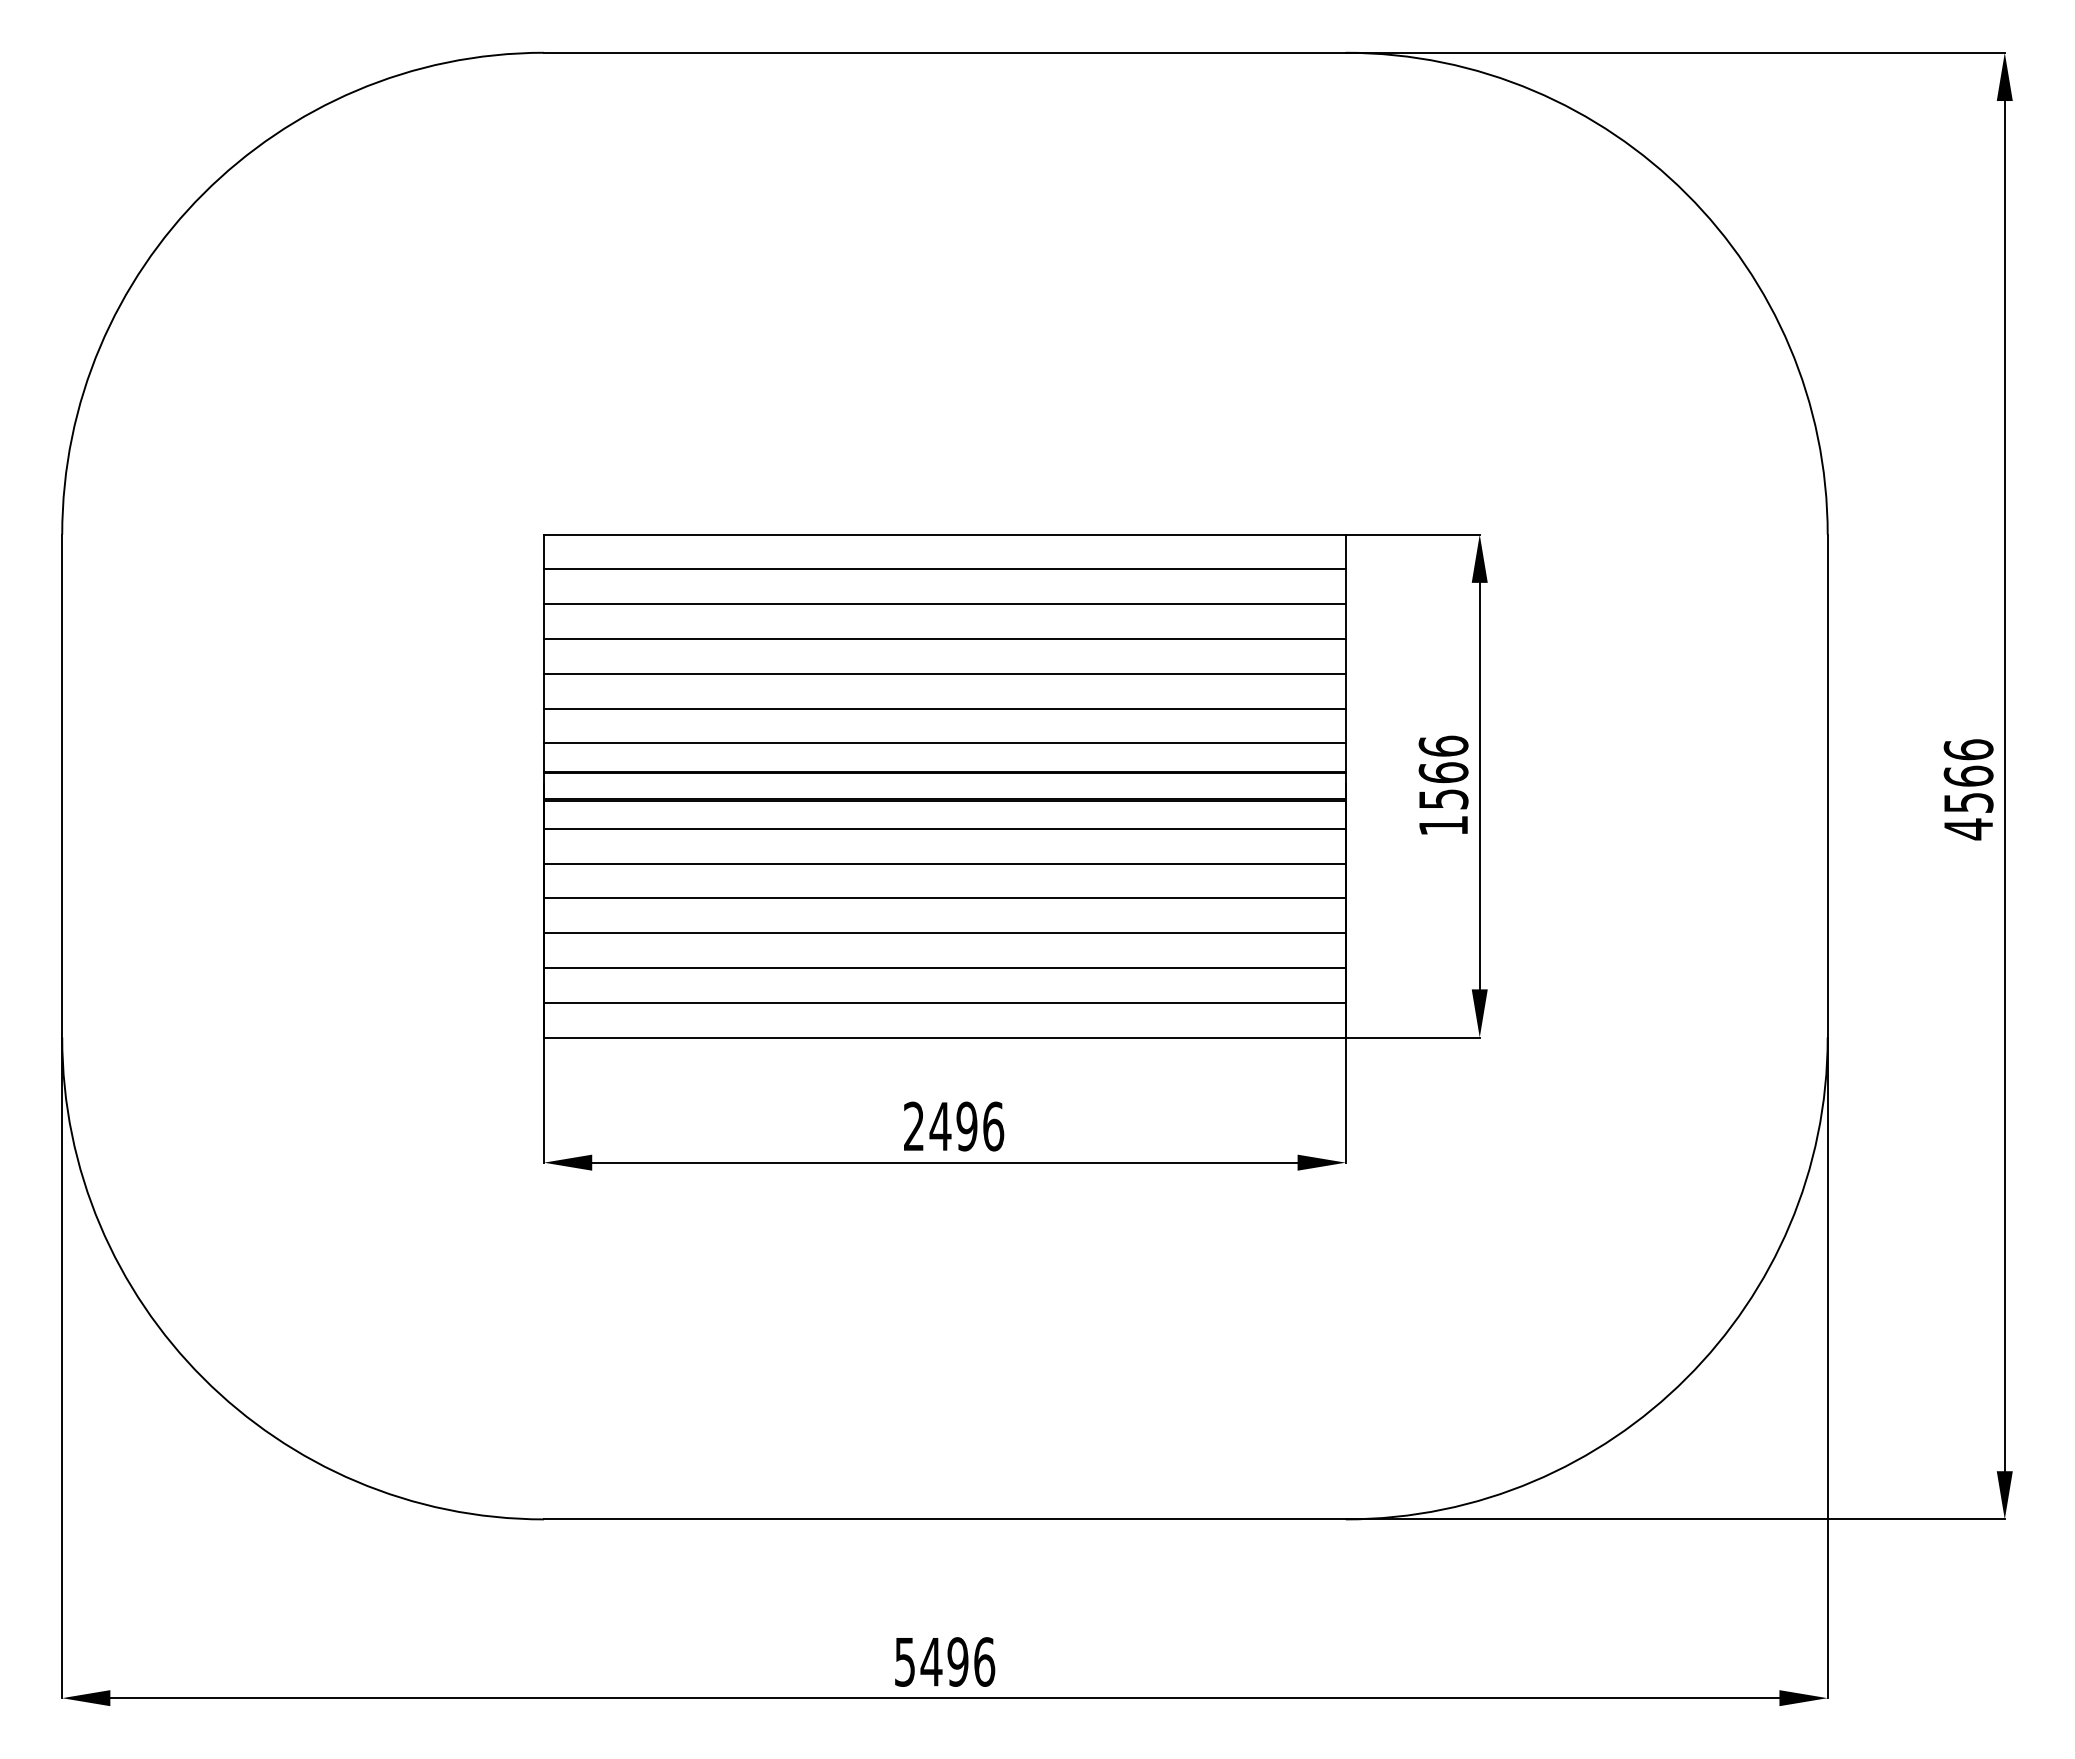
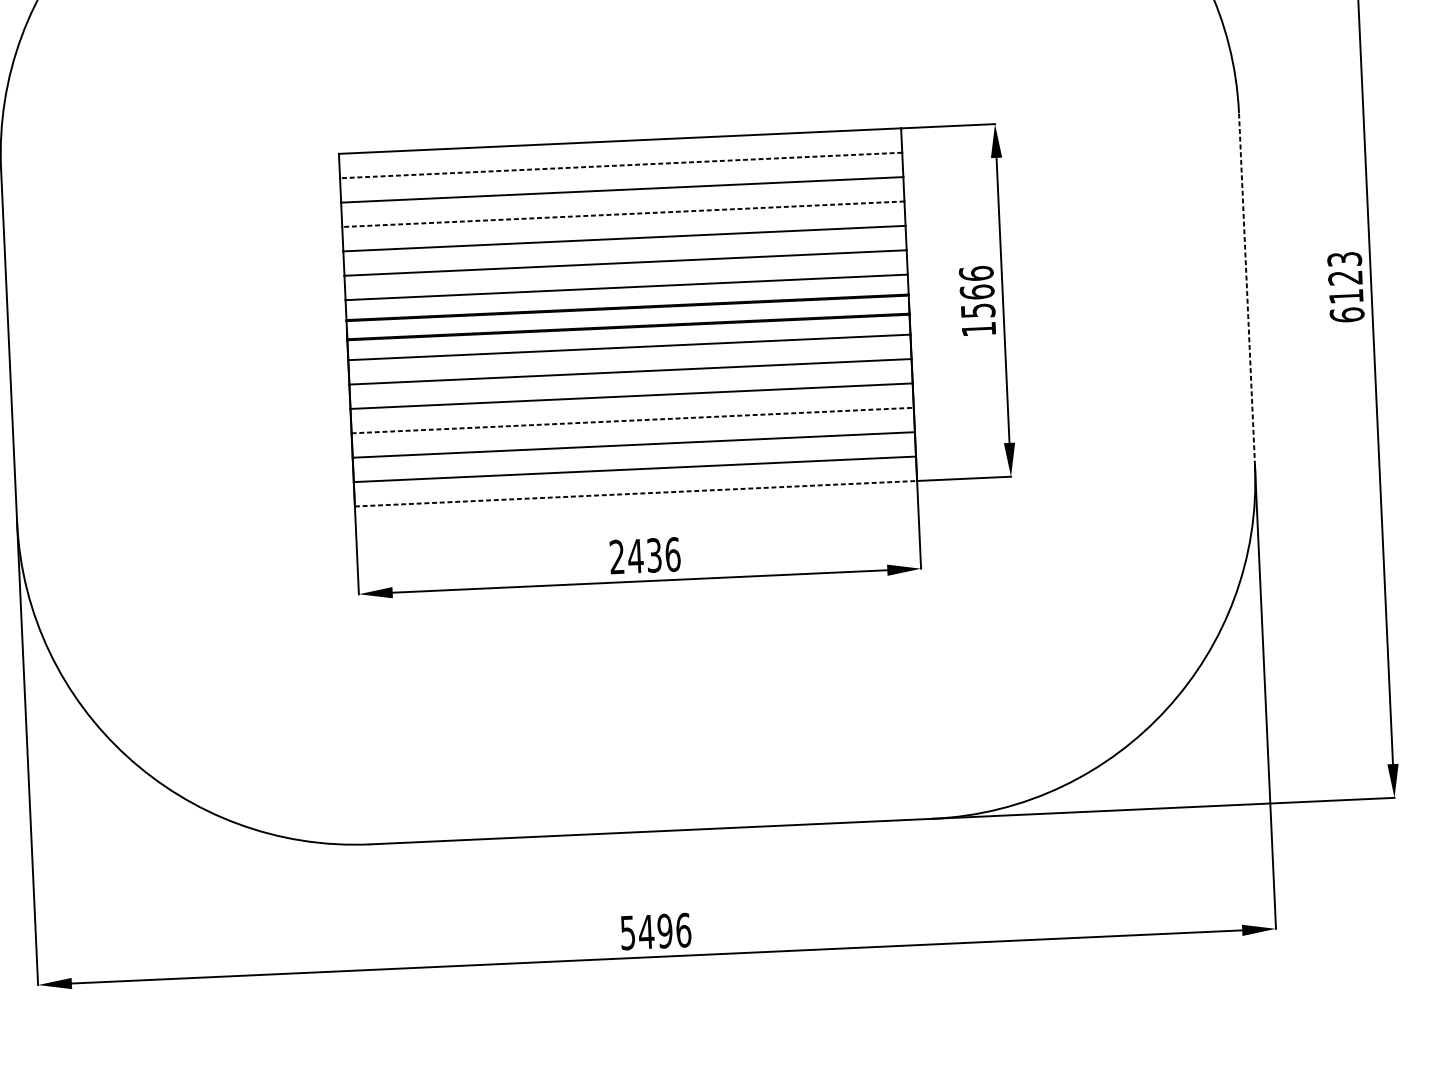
line: (944, 569) -> (620, 165), solid -> dashed
line: (944, 638) -> (623, 213), solid -> dashed
line: (1827, 785) -> (1246, 288), solid -> dashed
text: (1968, 789) -> (1345, 287), 4566 -> 6123
line: (944, 933) -> (632, 420), solid -> dashed
line: (944, 1037) -> (635, 493), solid -> dashed
text: (966, 1126) -> (653, 555), 2496 -> 2436

